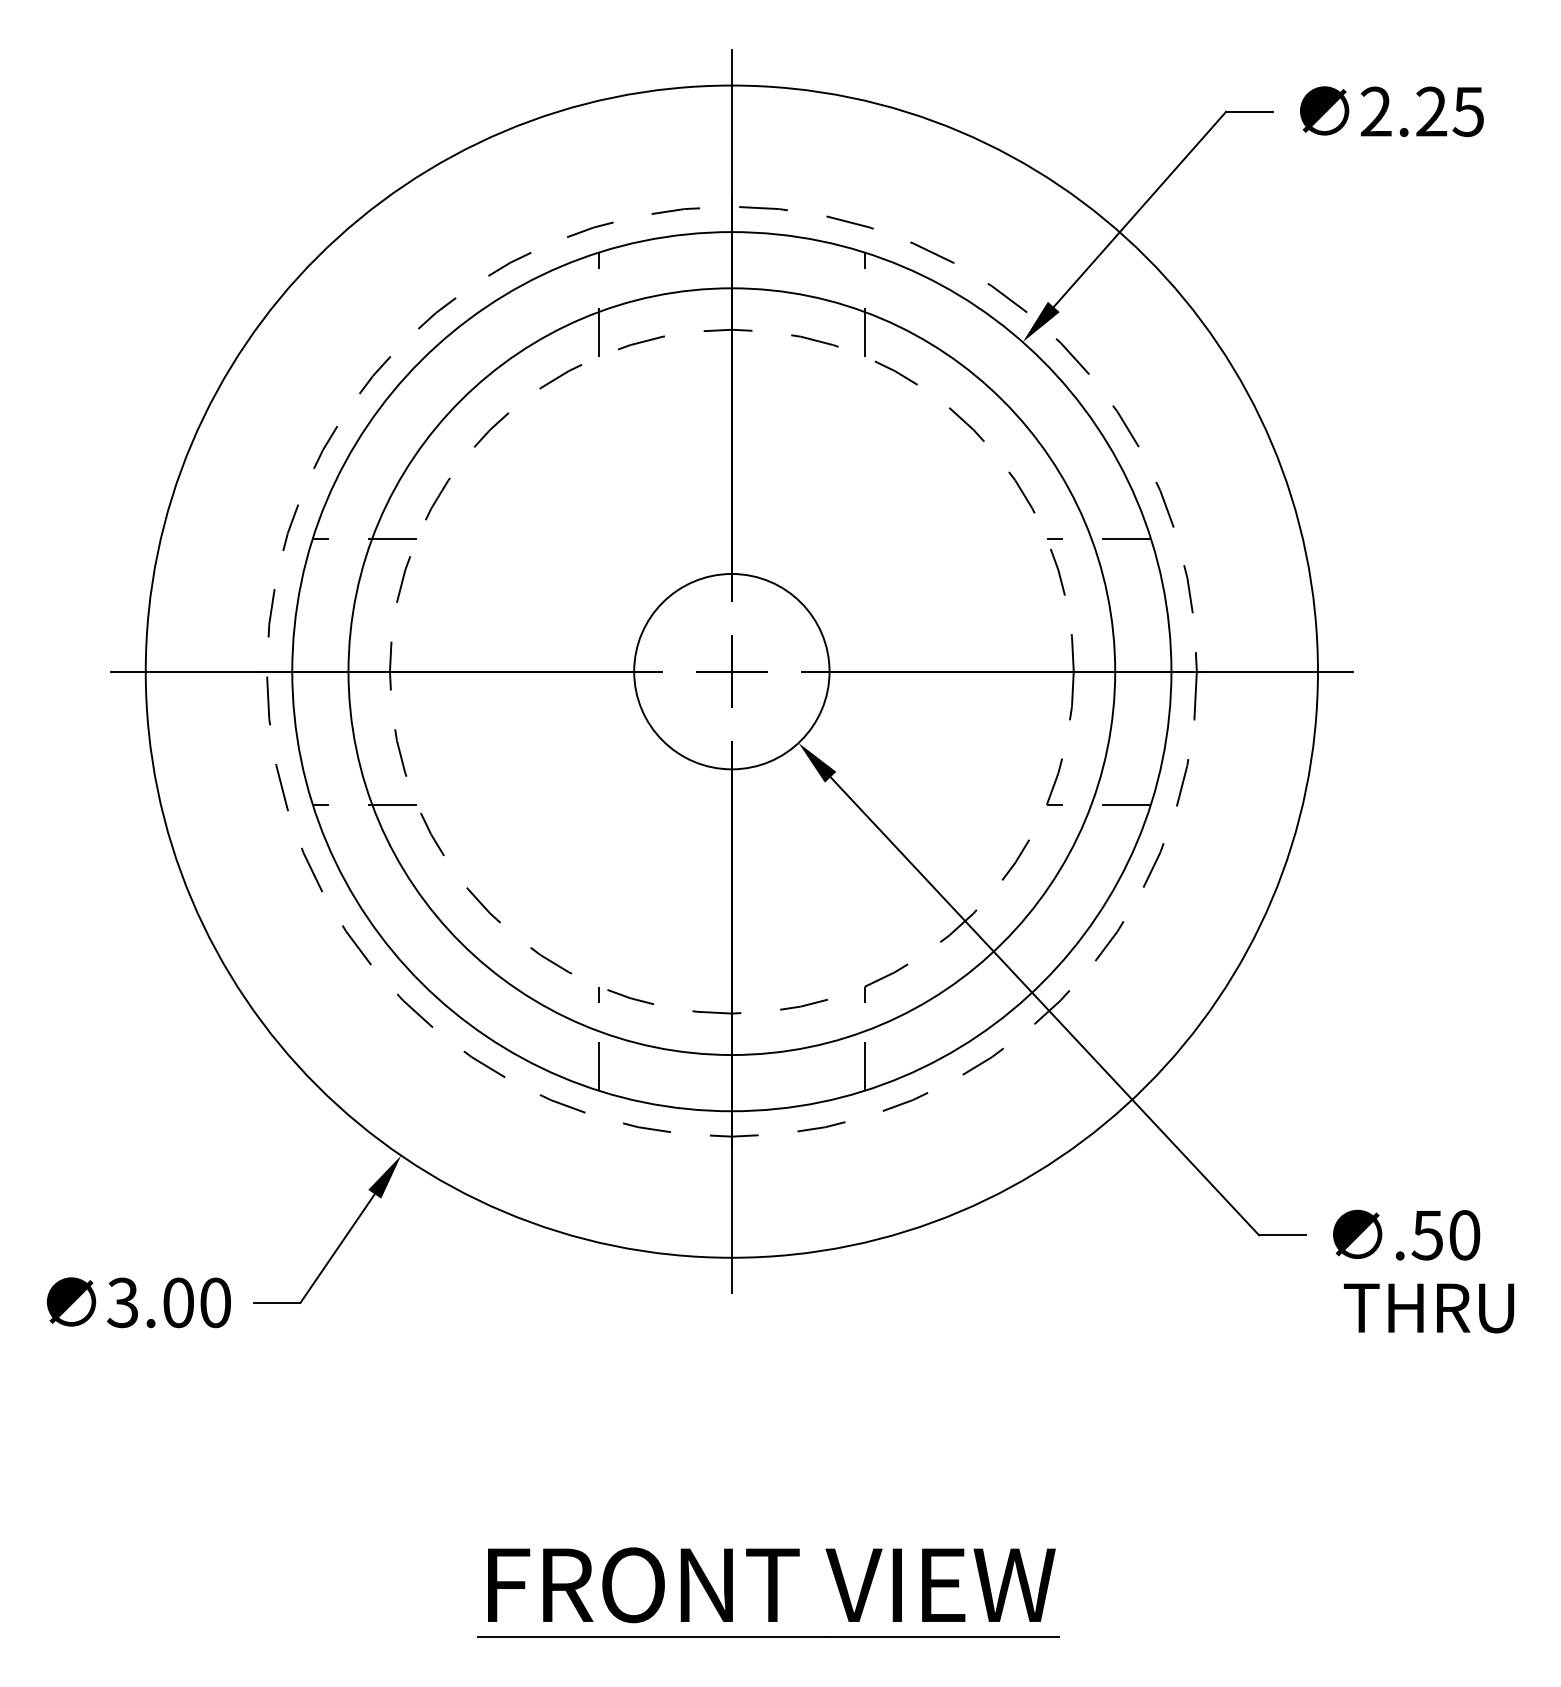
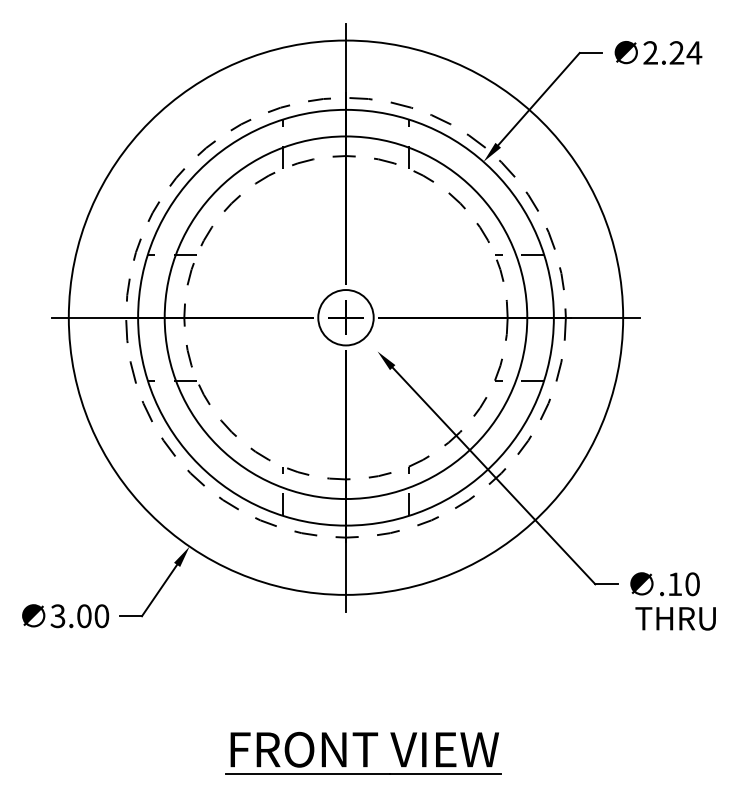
text: (1468, 110) -> (694, 52), 2.25 -> 2.24
circle: (730, 671) -> (345, 317), size x0.6
text: (1426, 1235) -> (674, 584), .50 -> .10

